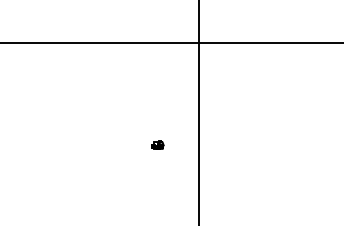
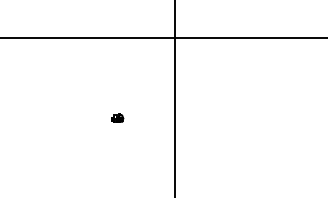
part: (157, 144) -> (117, 117), moved

